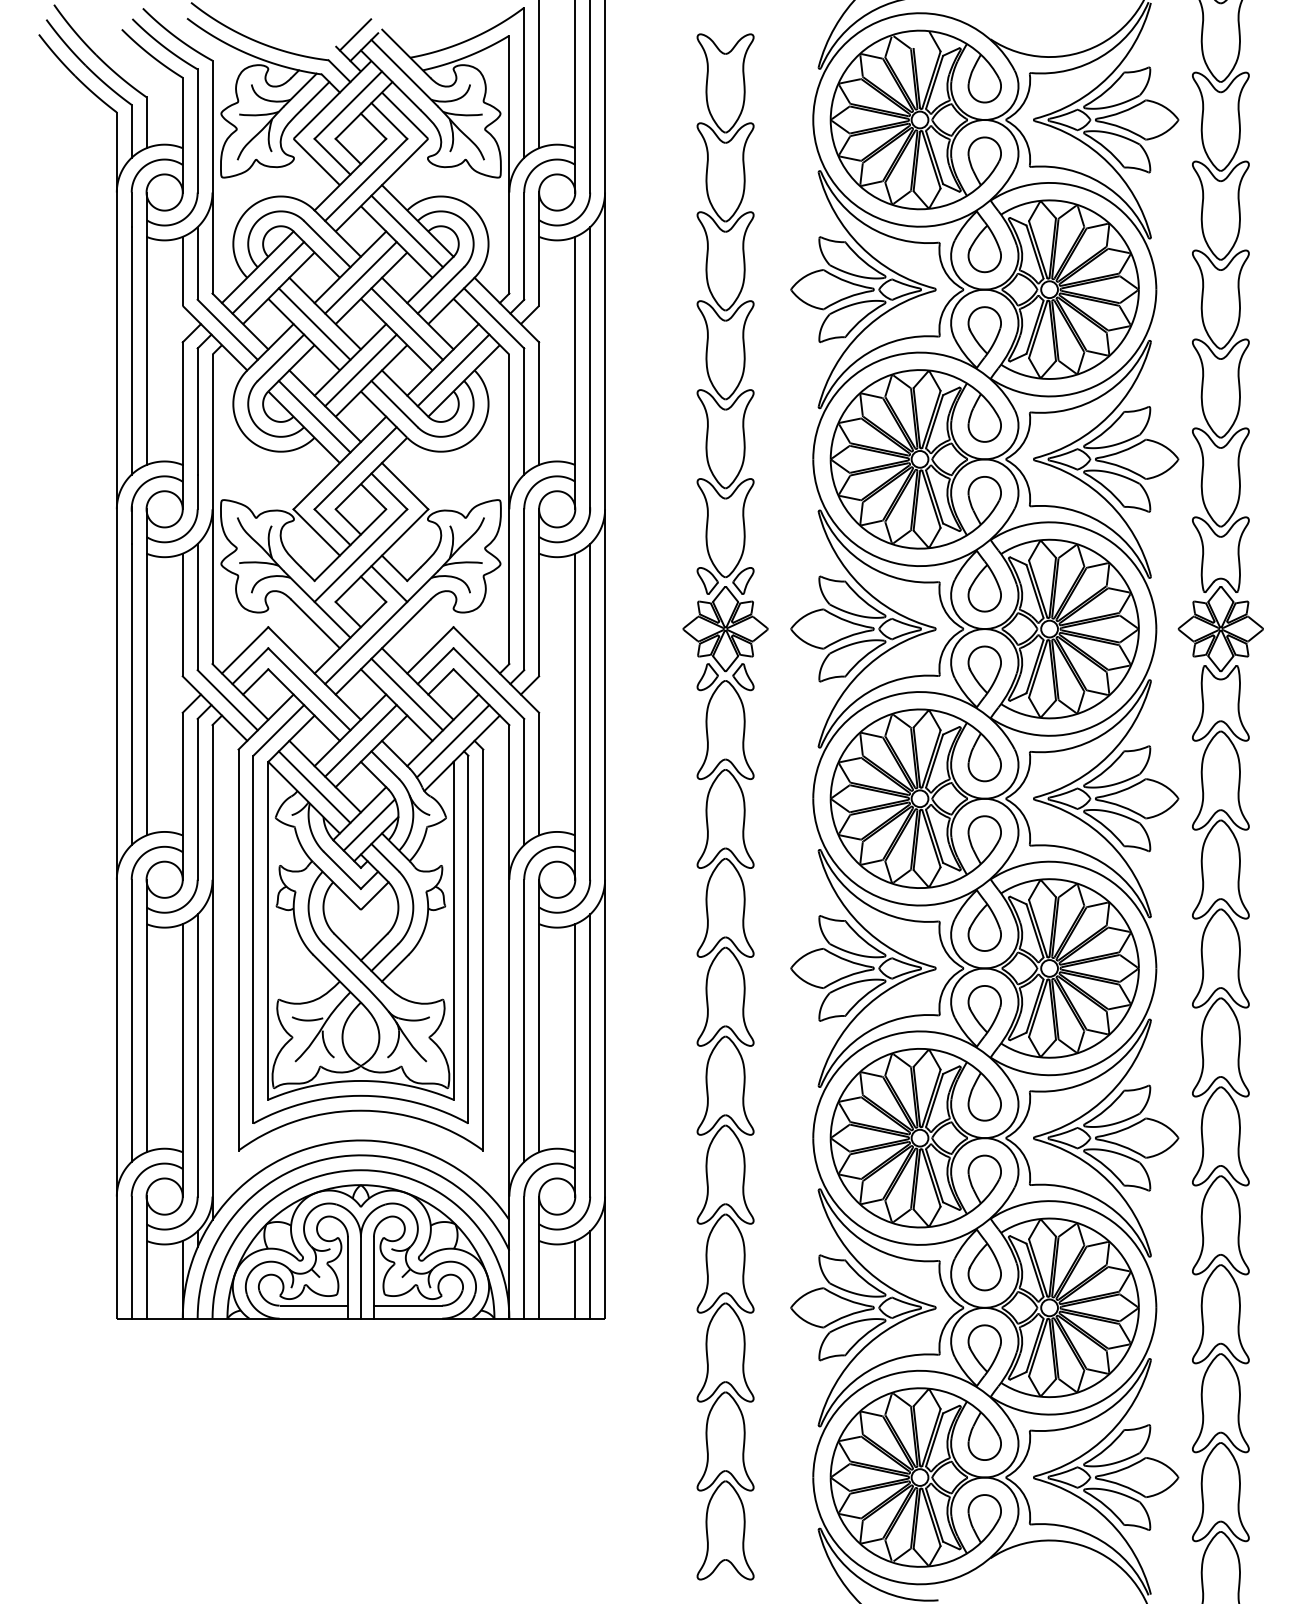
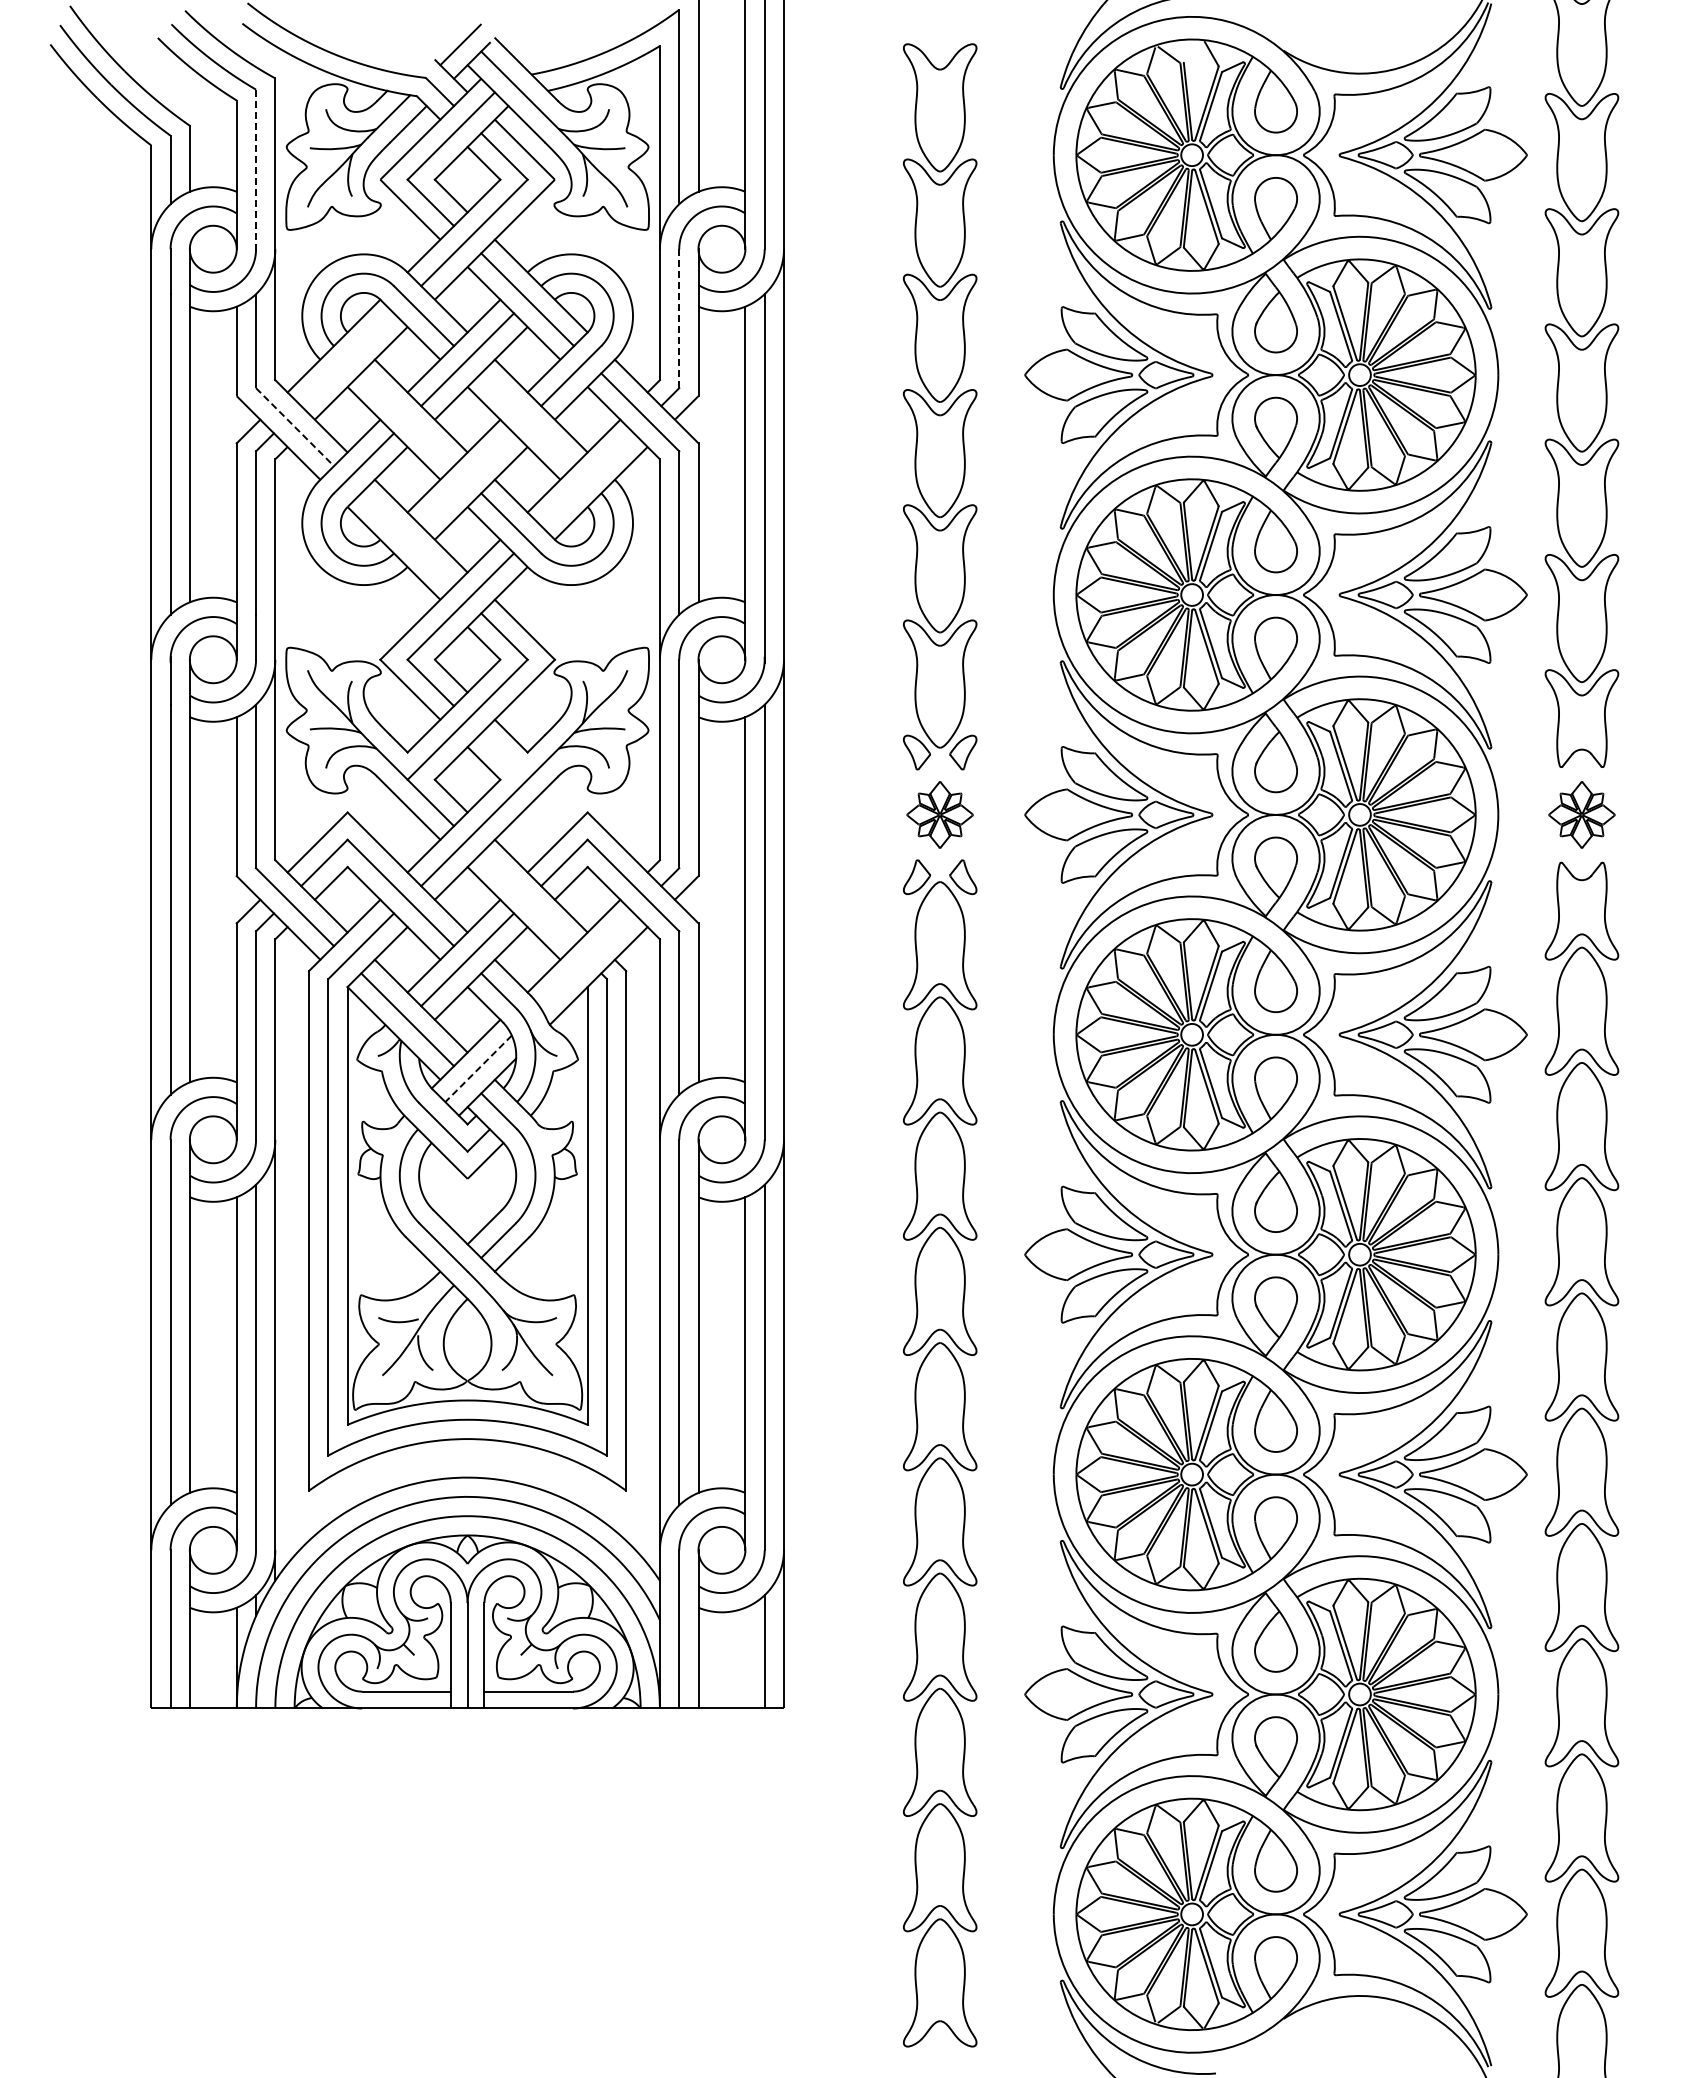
line: (198, 131) -> (256, 169), solid -> dashed
line: (524, 246) -> (679, 319), solid -> dashed
line: (268, 277) -> (347, 359), removed
line: (314, 323) -> (407, 419), removed
line: (407, 323) -> (527, 419), removed
line: (228, 330) -> (295, 427), solid -> dashed
line: (360, 370) -> (467, 479), removed
line: (453, 370) -> (587, 479), removed
line: (314, 416) -> (407, 539), removed
line: (389, 583) -> (504, 756), removed
part: (725, 628) -> (939, 814), size x0.6
part: (1220, 628) -> (1581, 814), size x0.6
line: (407, 694) -> (527, 899), removed
line: (453, 741) -> (587, 960), removed
line: (369, 825) -> (478, 1069), solid -> dashed
line: (575, 1279) -> (745, 1657), removed

